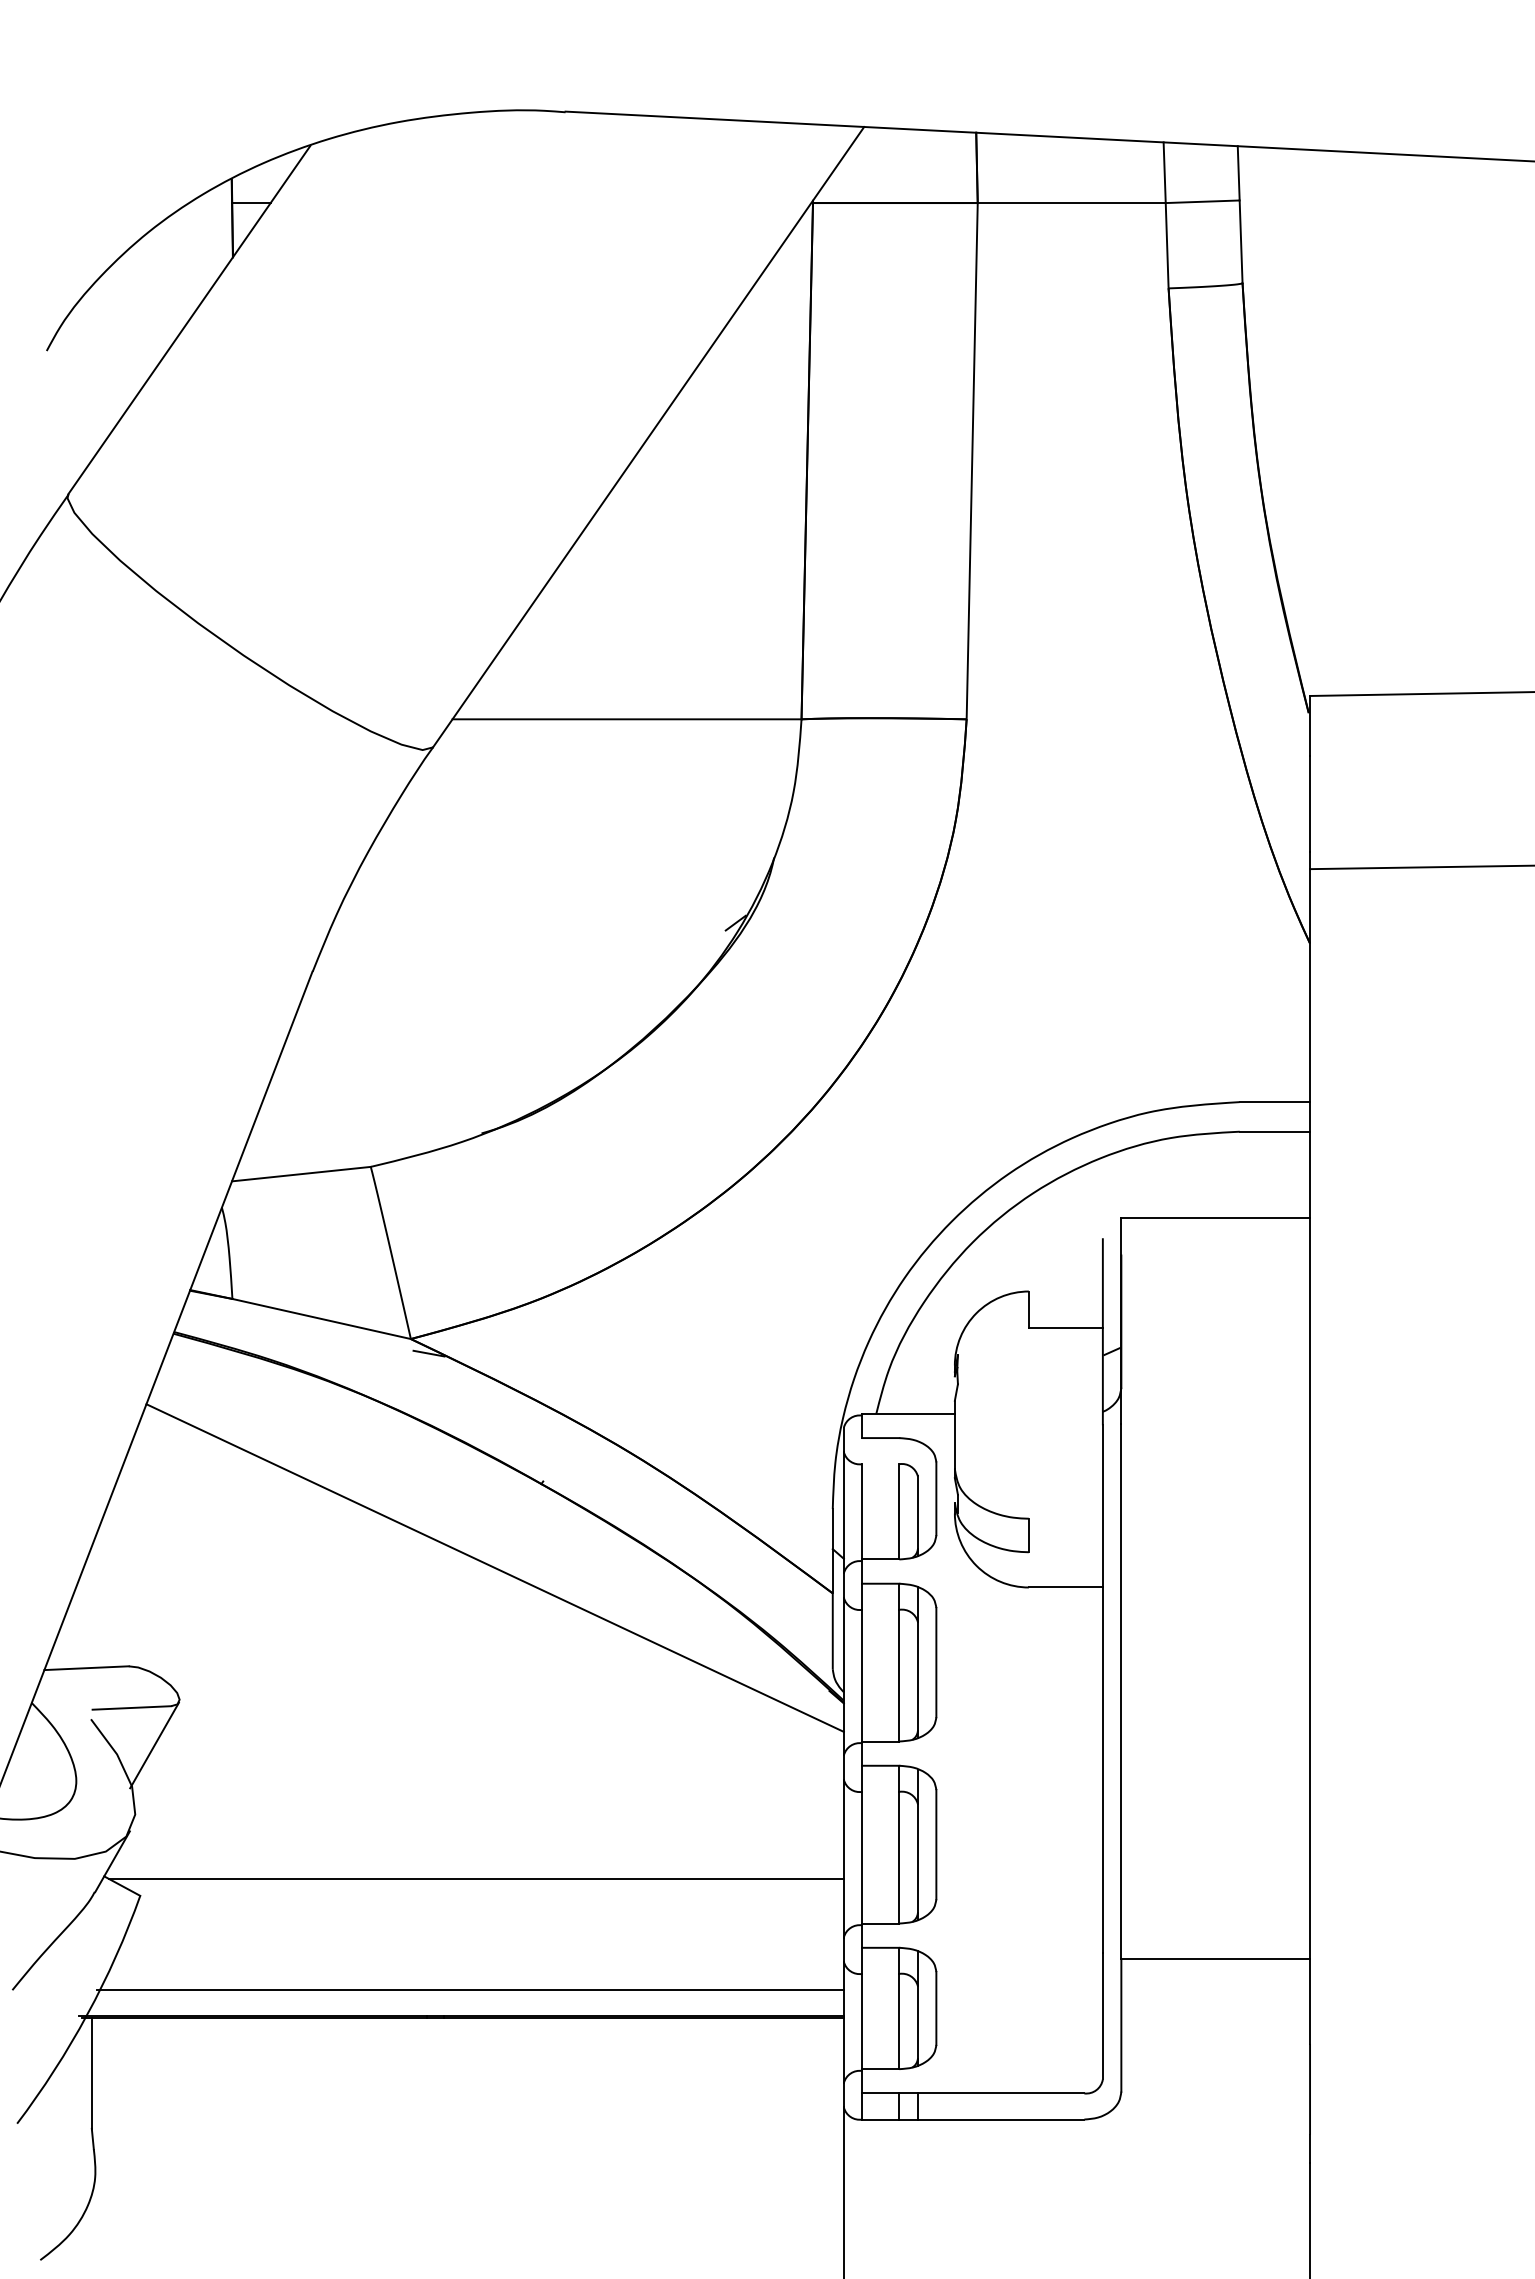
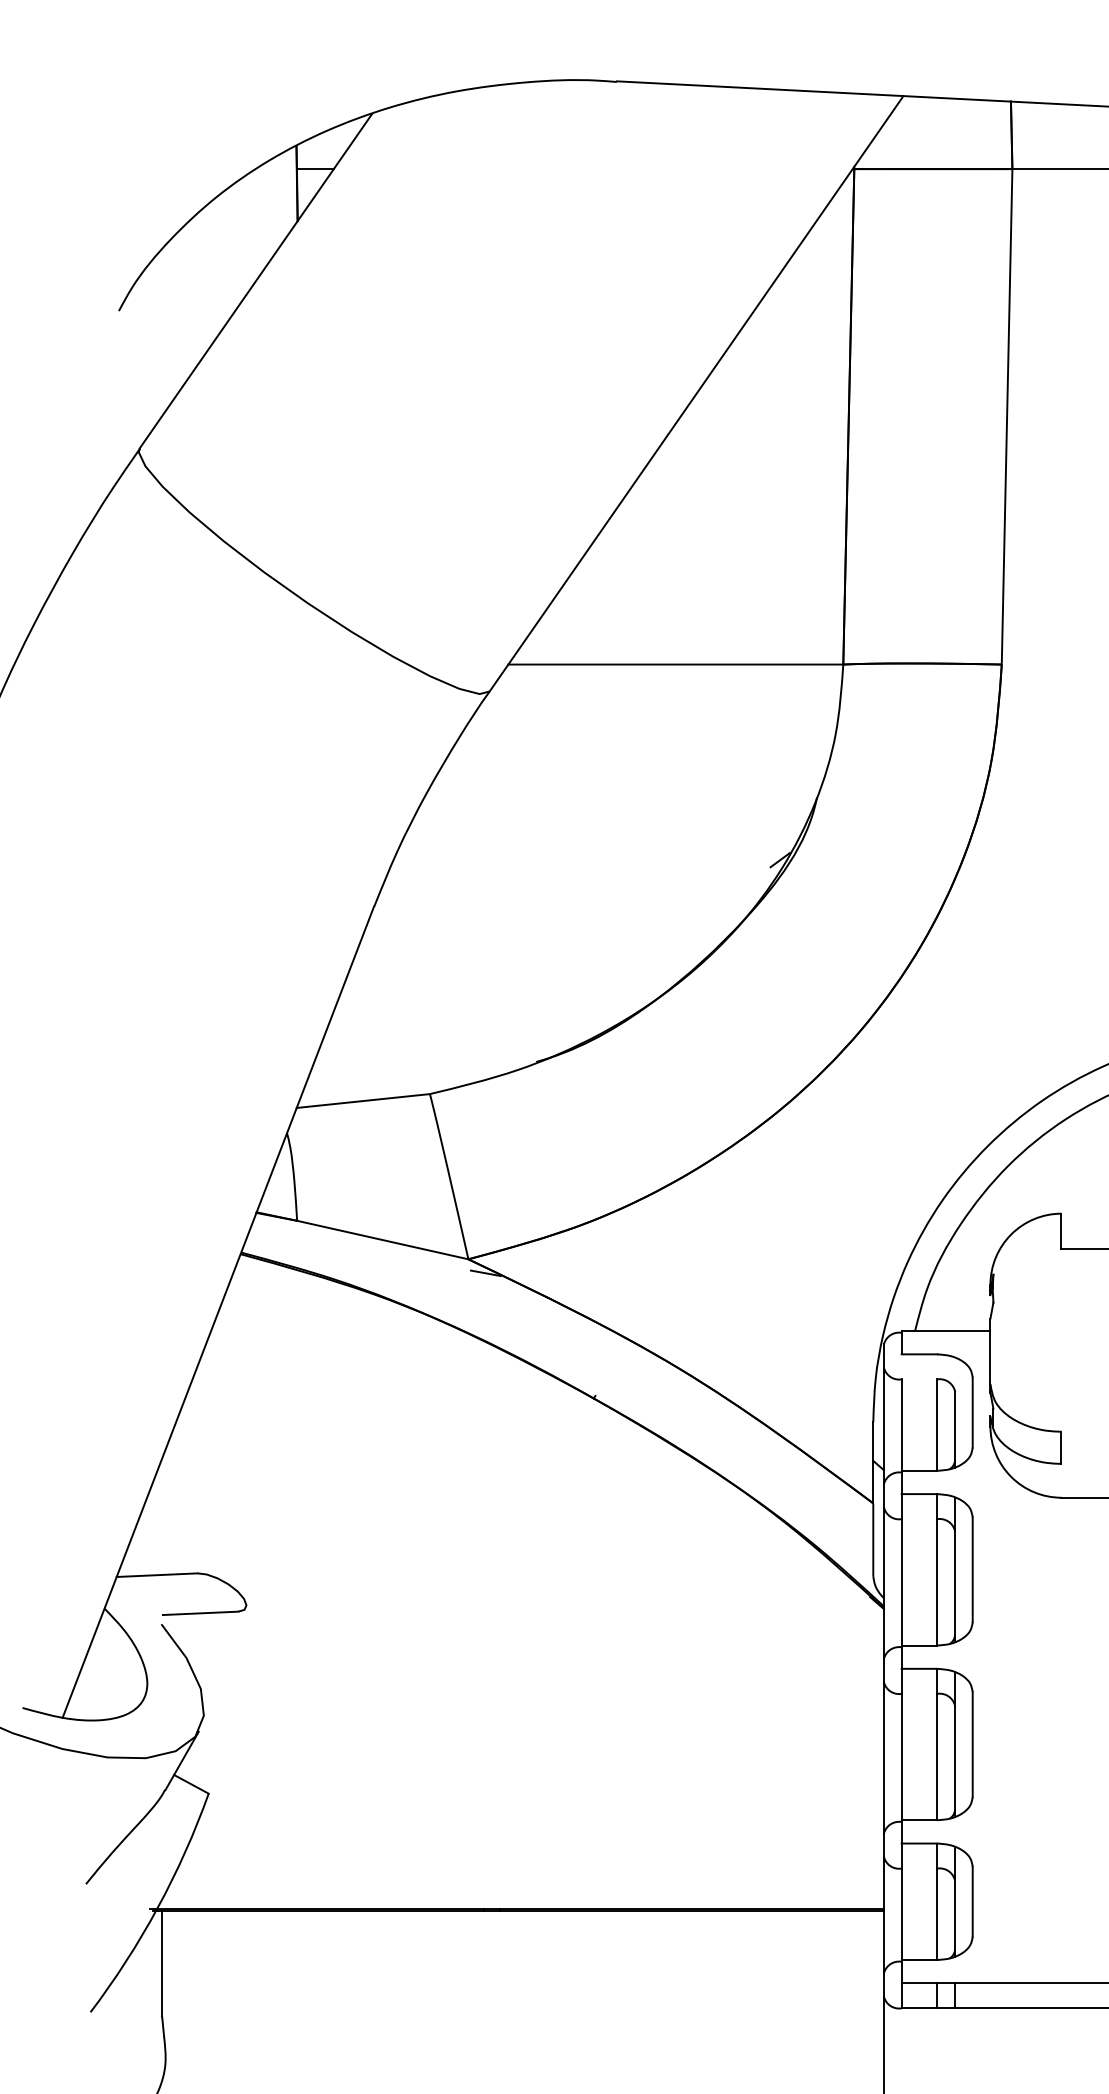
line: (494, 1567) -> (548, 1478), removed
line: (154, 1745) -> (222, 1649), removed
line: (476, 1879) -> (531, 1777), removed
line: (469, 1990) -> (524, 1884), removed

